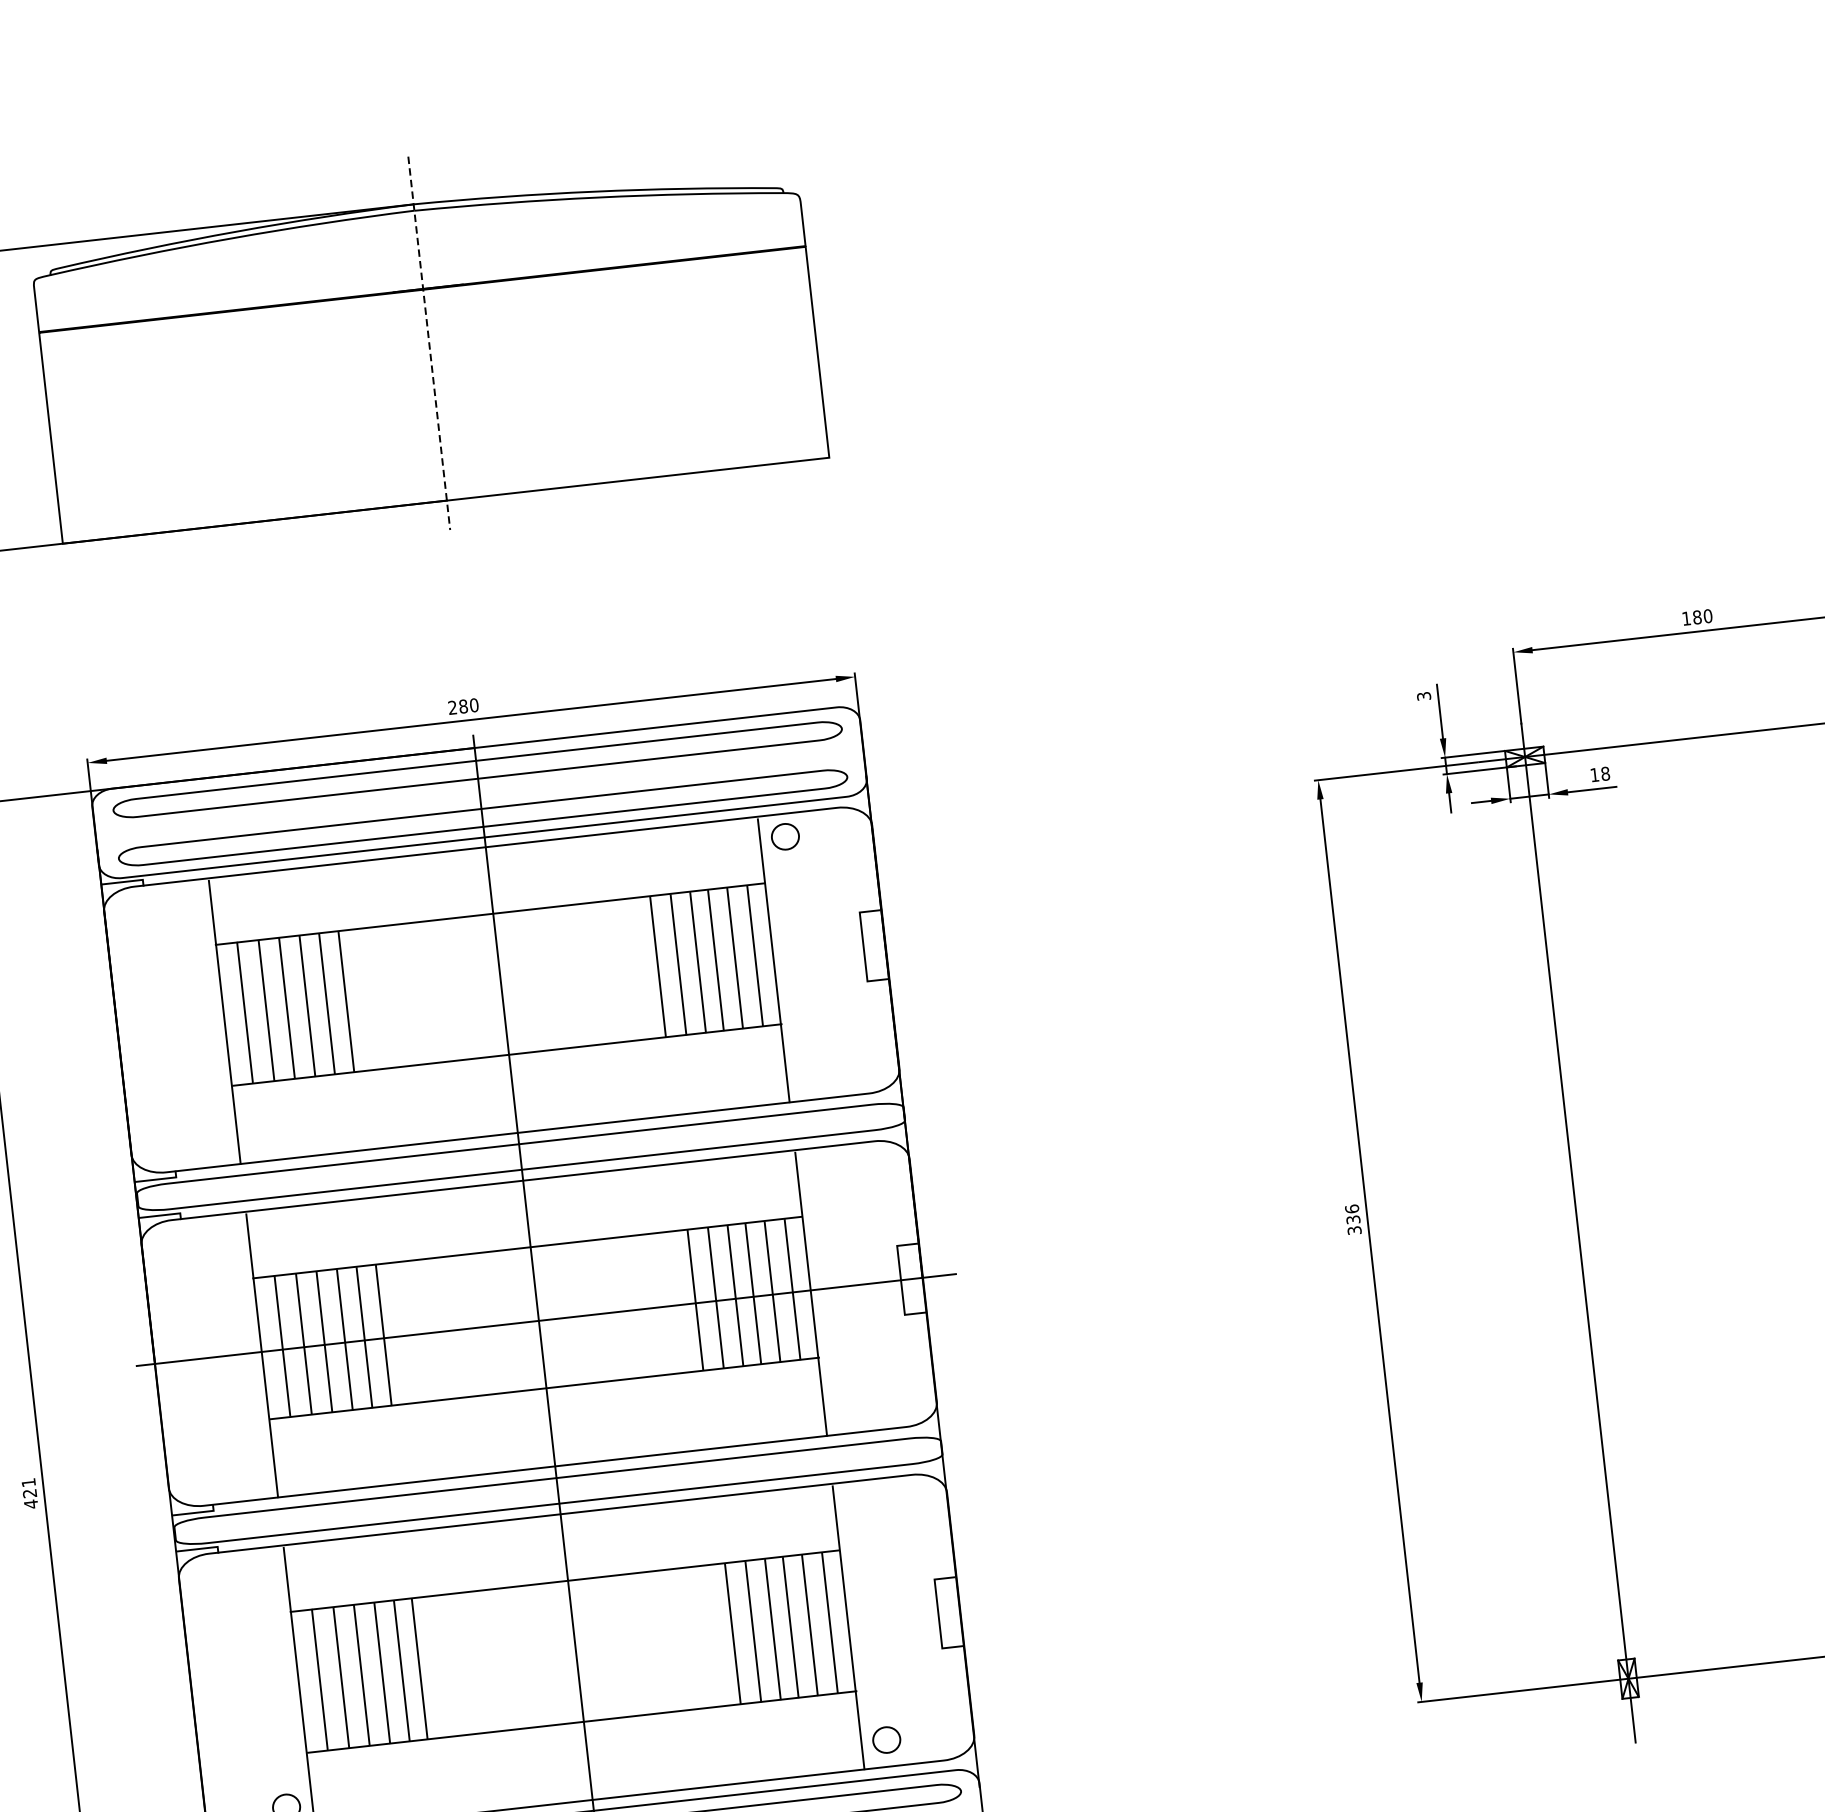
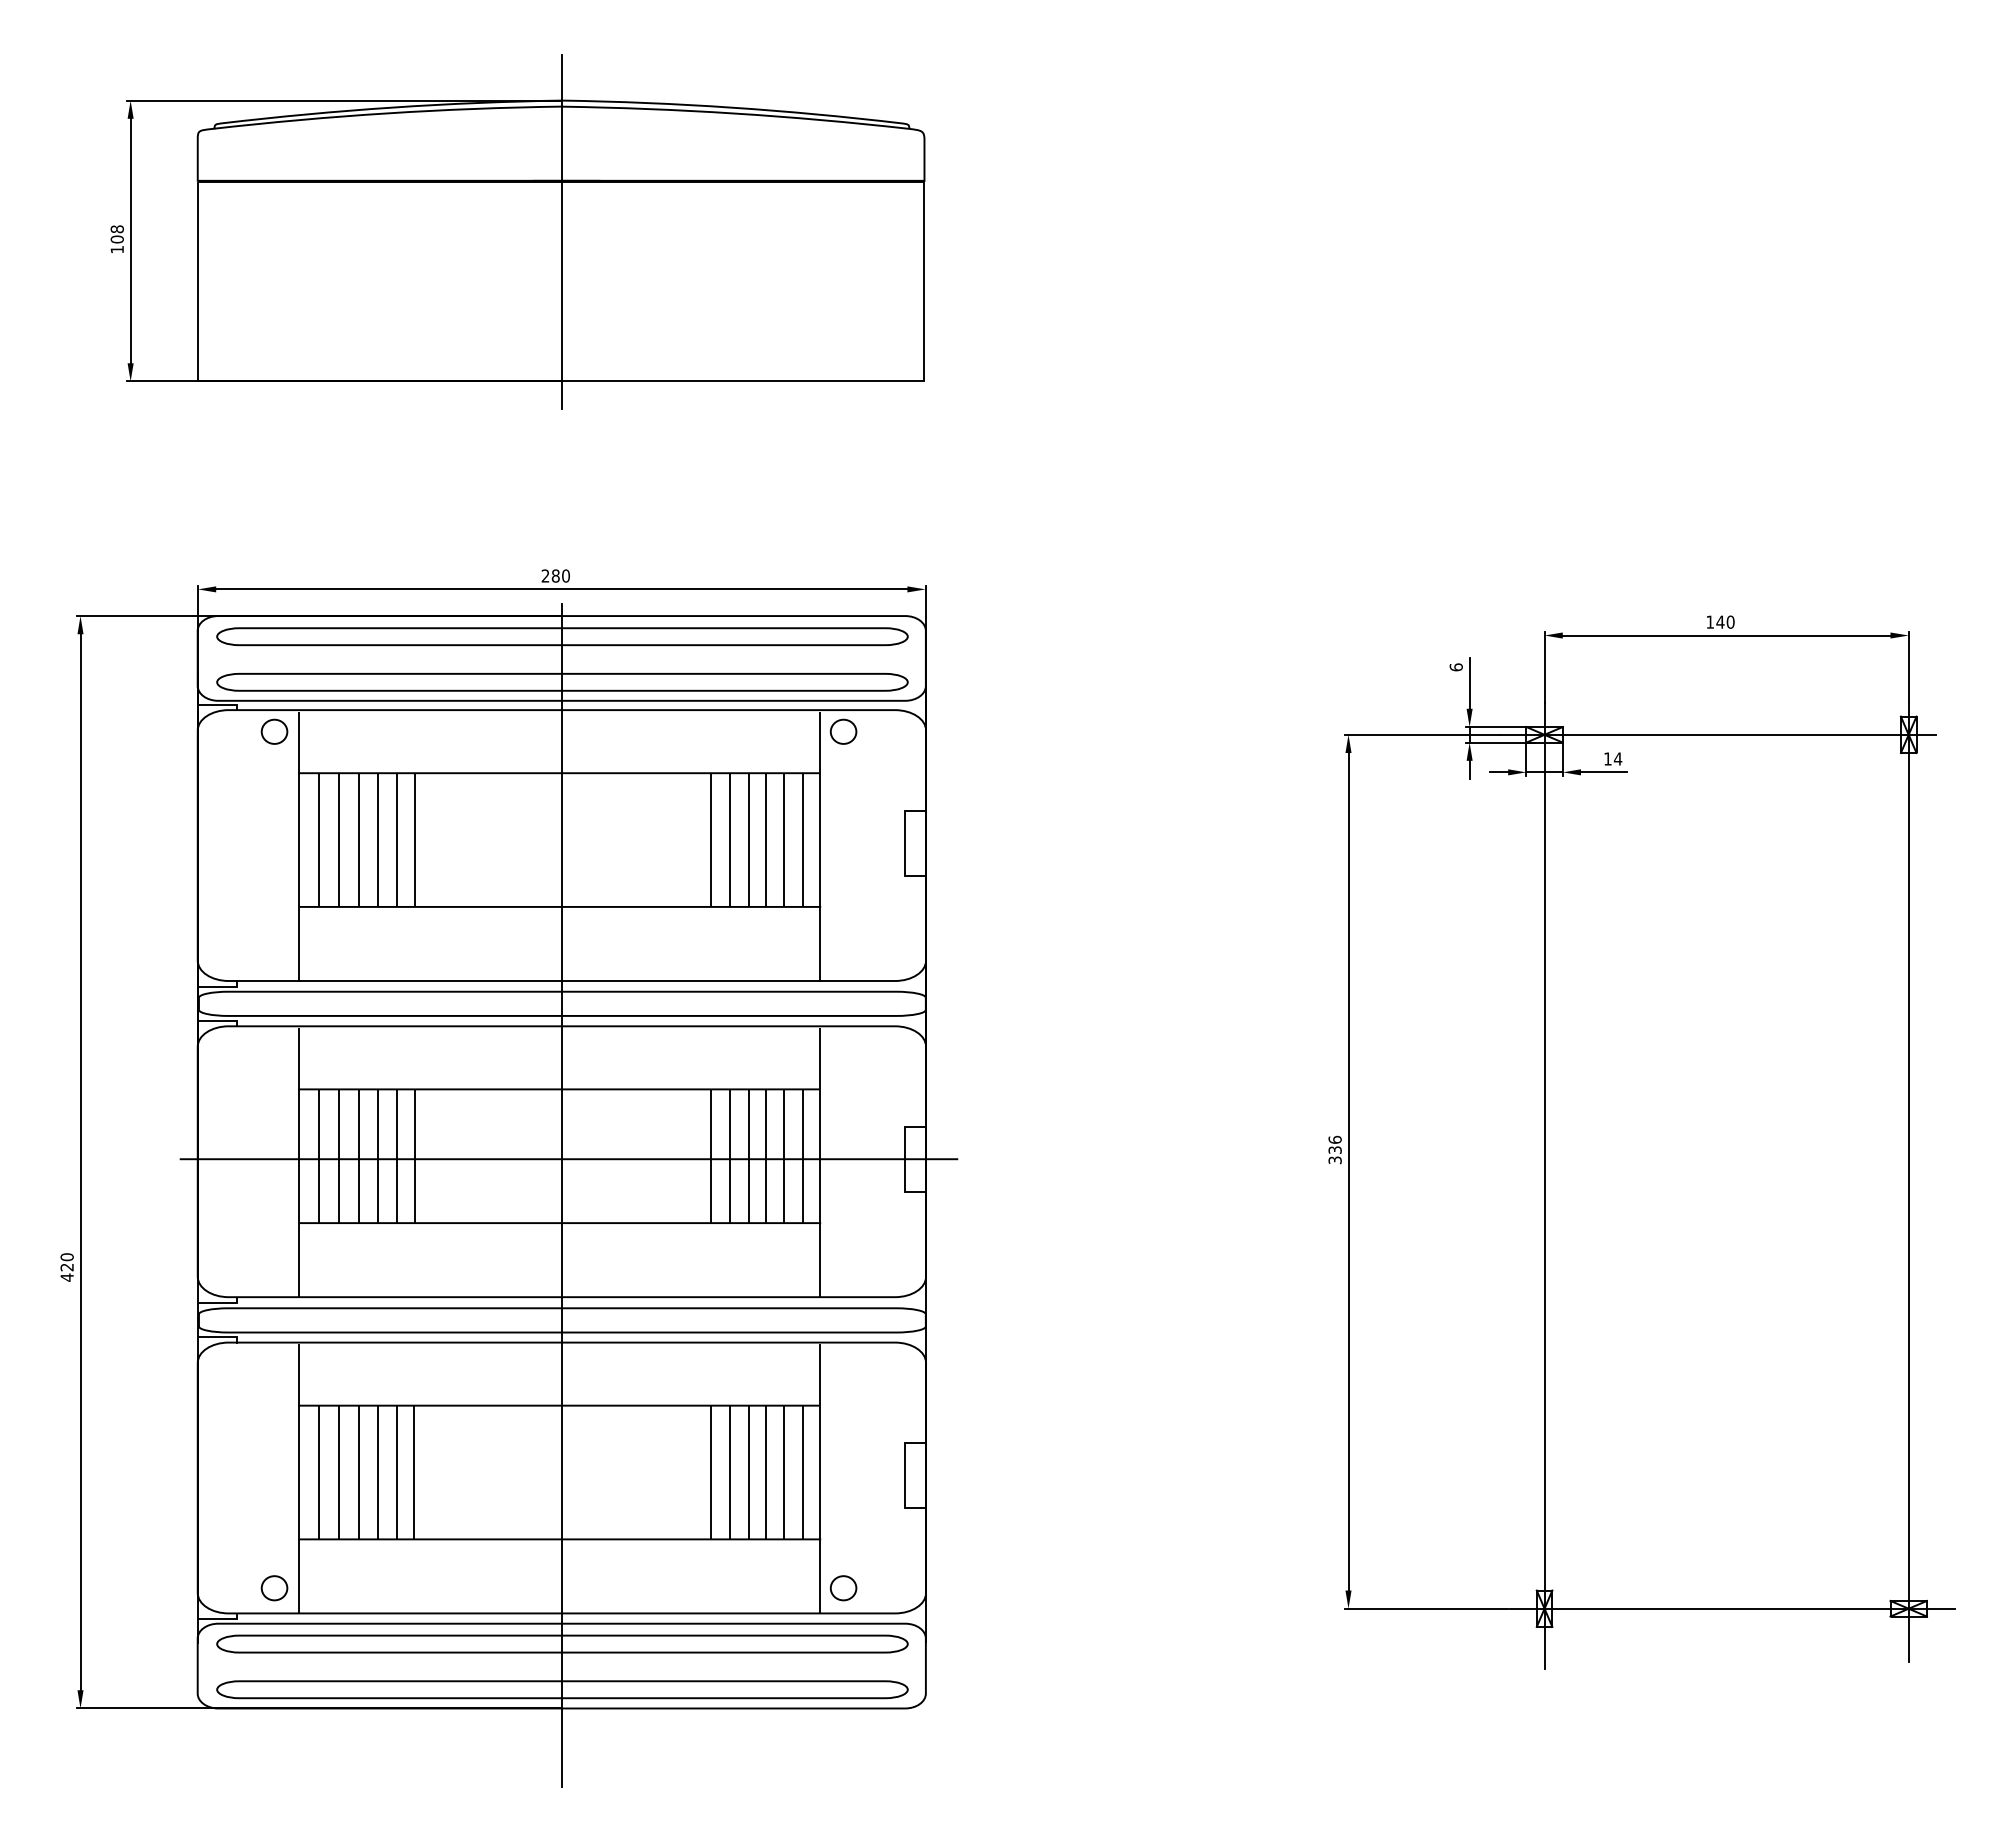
line: (428, 343) -> (561, 232), dashed -> solid
text: (1697, 616) -> (1720, 621), 180 -> 140
text: (1423, 696) -> (1455, 667), 3 -> 6
text: (1604, 773) -> (1617, 758), 18 -> 14
part: (185, 903) -> (274, 731), added
text: (28, 1483) -> (66, 1257), 421 -> 420

